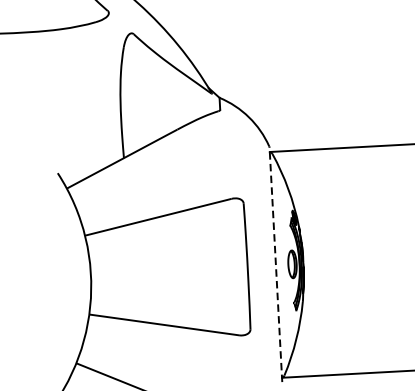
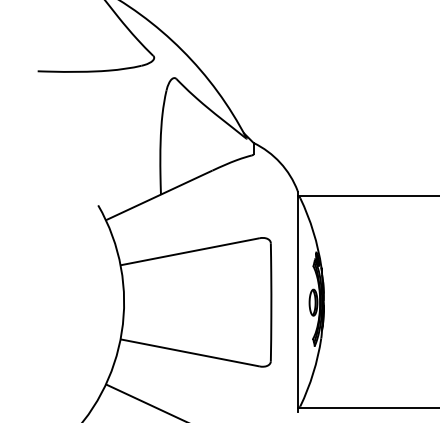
line: (275, 264) -> (297, 301), dashed -> solid

